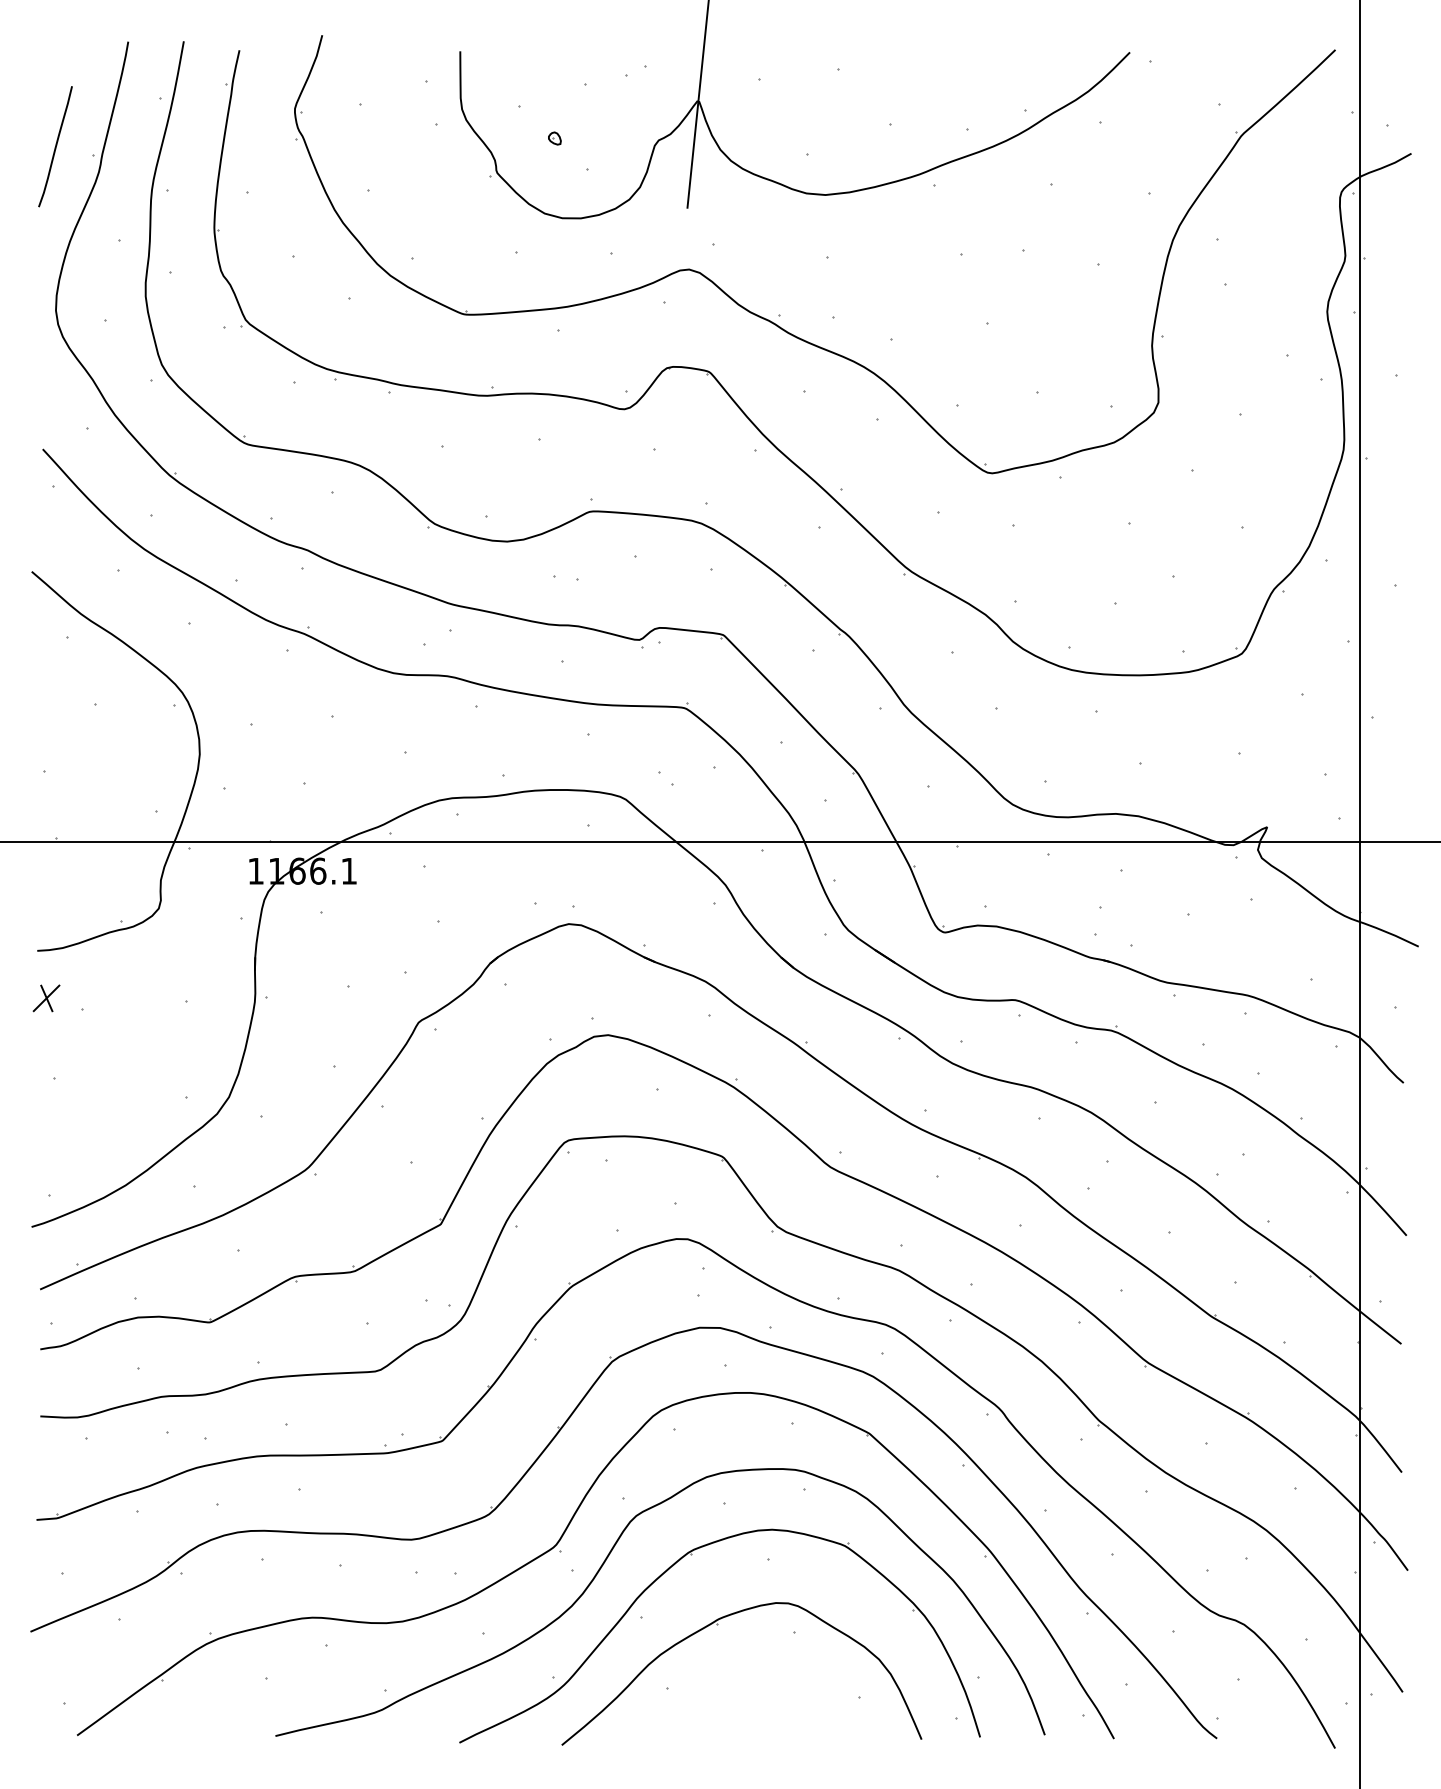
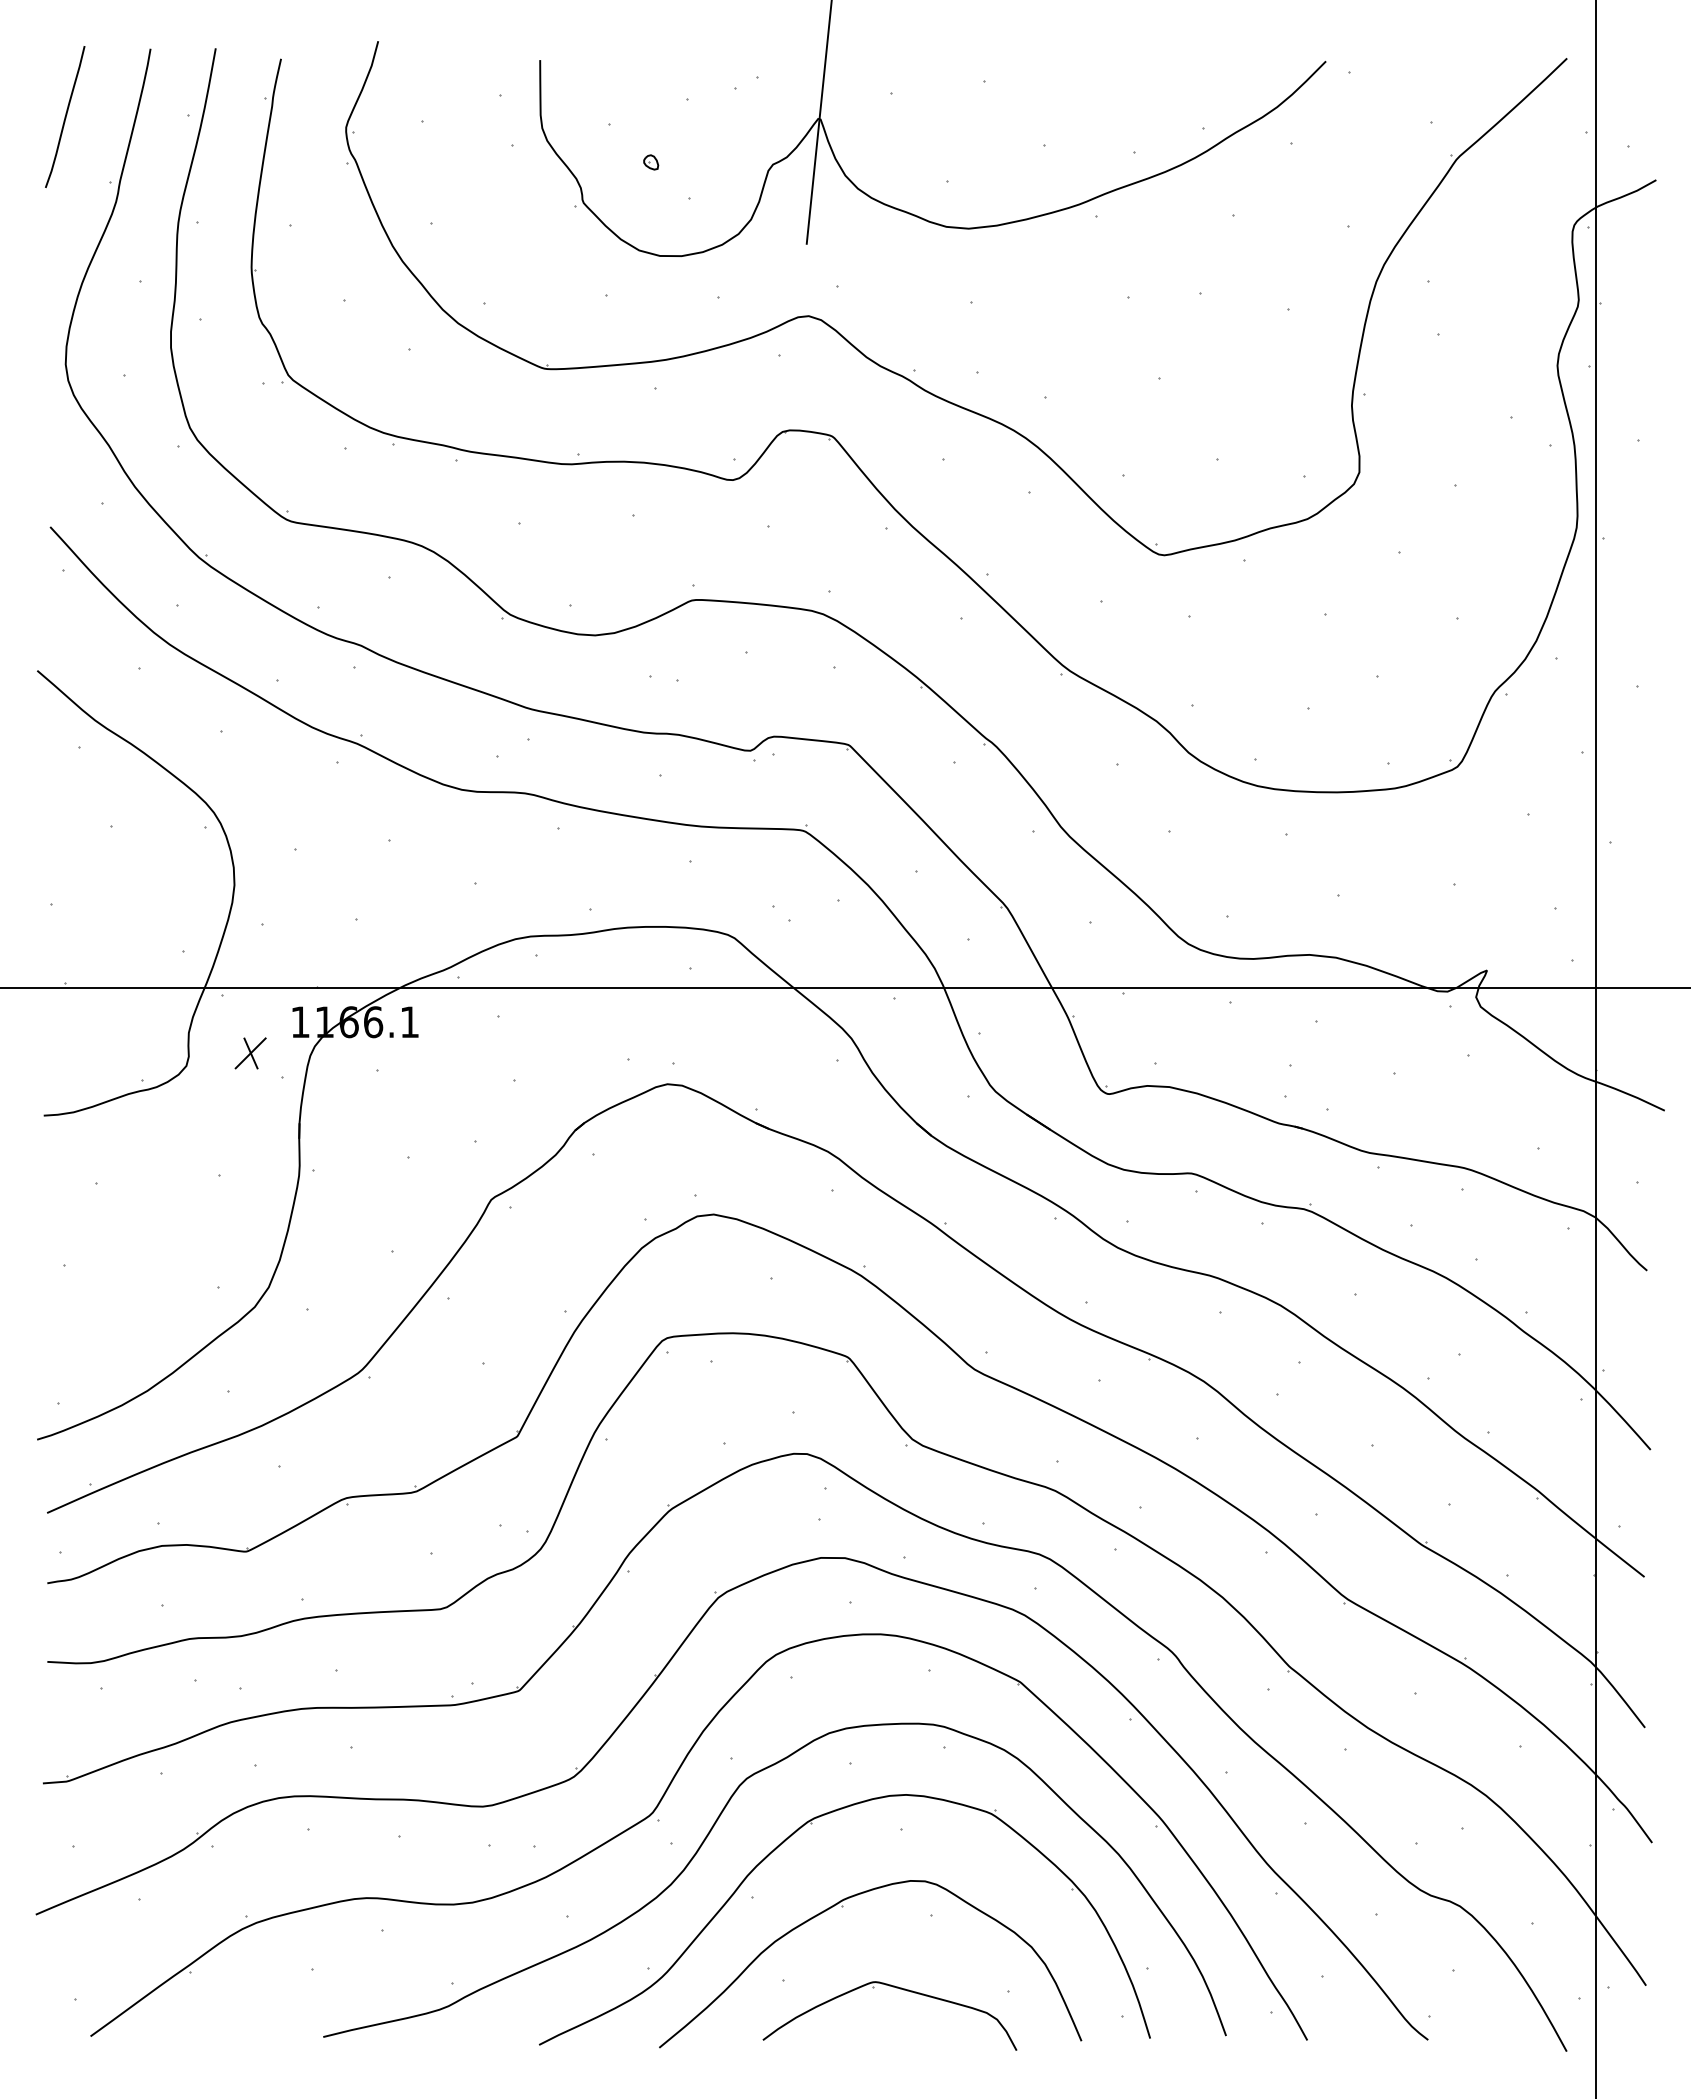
curve: (55, 146) -> (65, 116), moved
part: (46, 998) -> (250, 1053), moved
part: (763, 1694) -> (896, 1988), added

